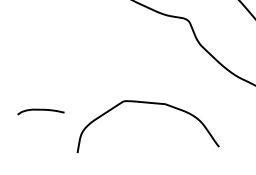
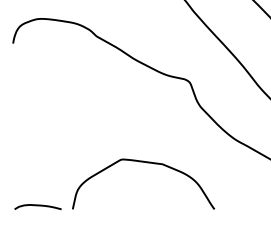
curve: (40, 110) -> (37, 206), moved

